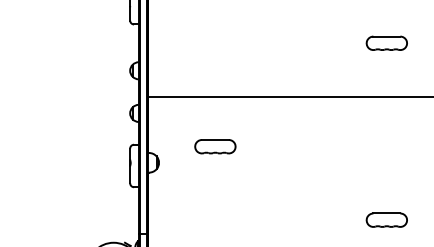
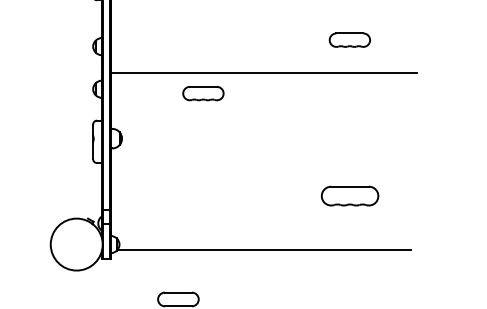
part: (386, 42) -> (349, 39), moved
part: (215, 146) -> (203, 93), moved
part: (386, 219) -> (349, 195), size x1.4

